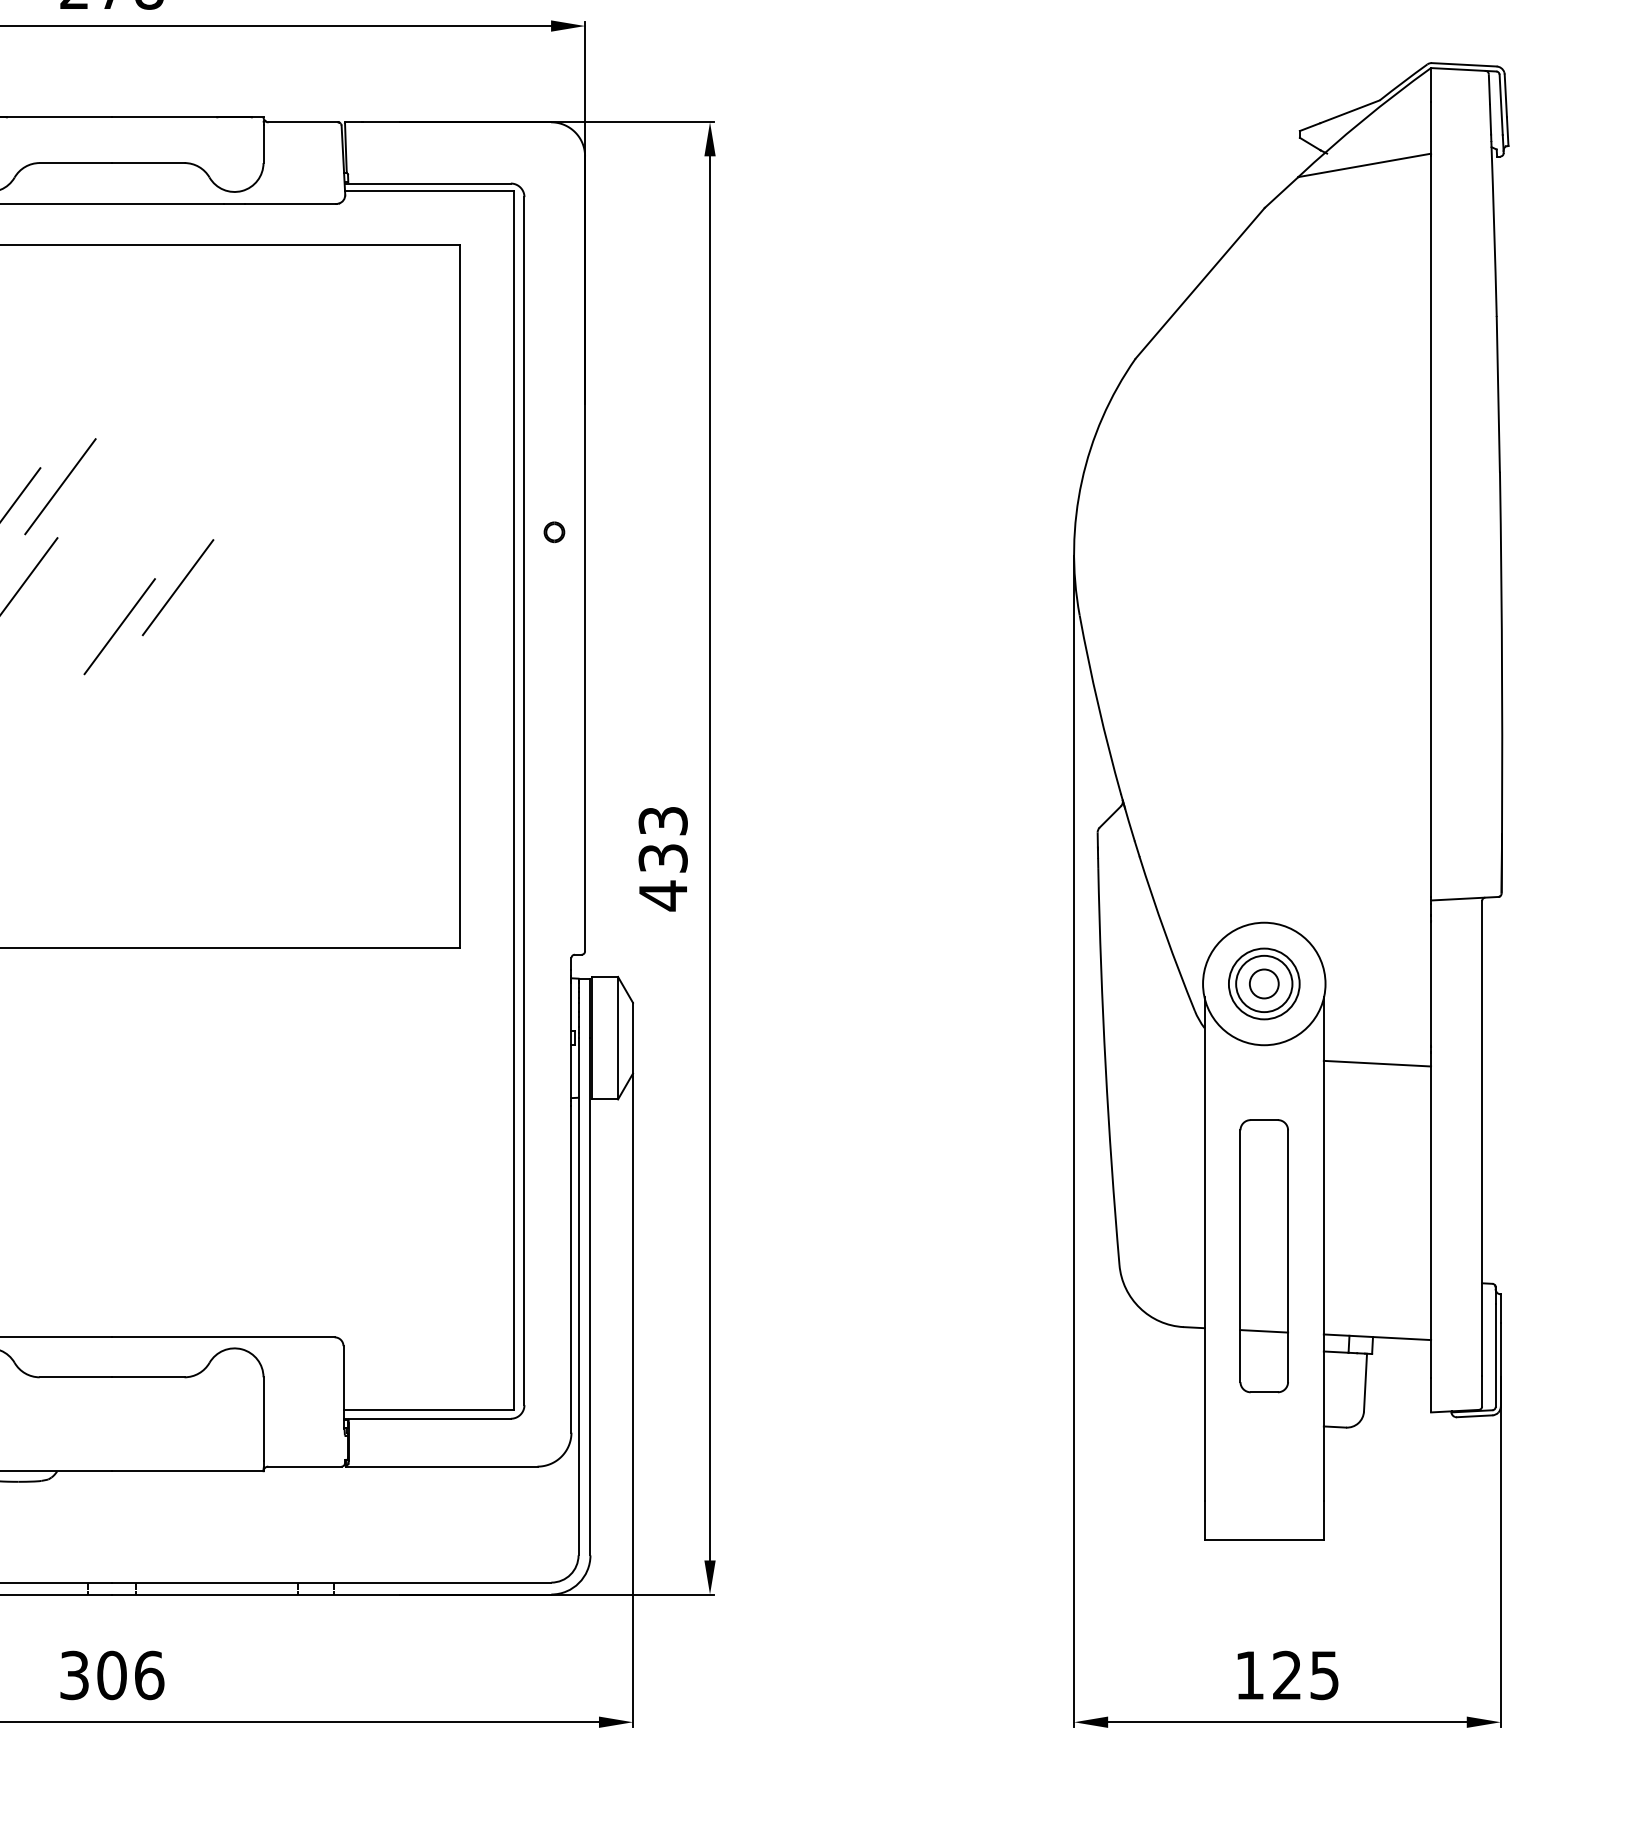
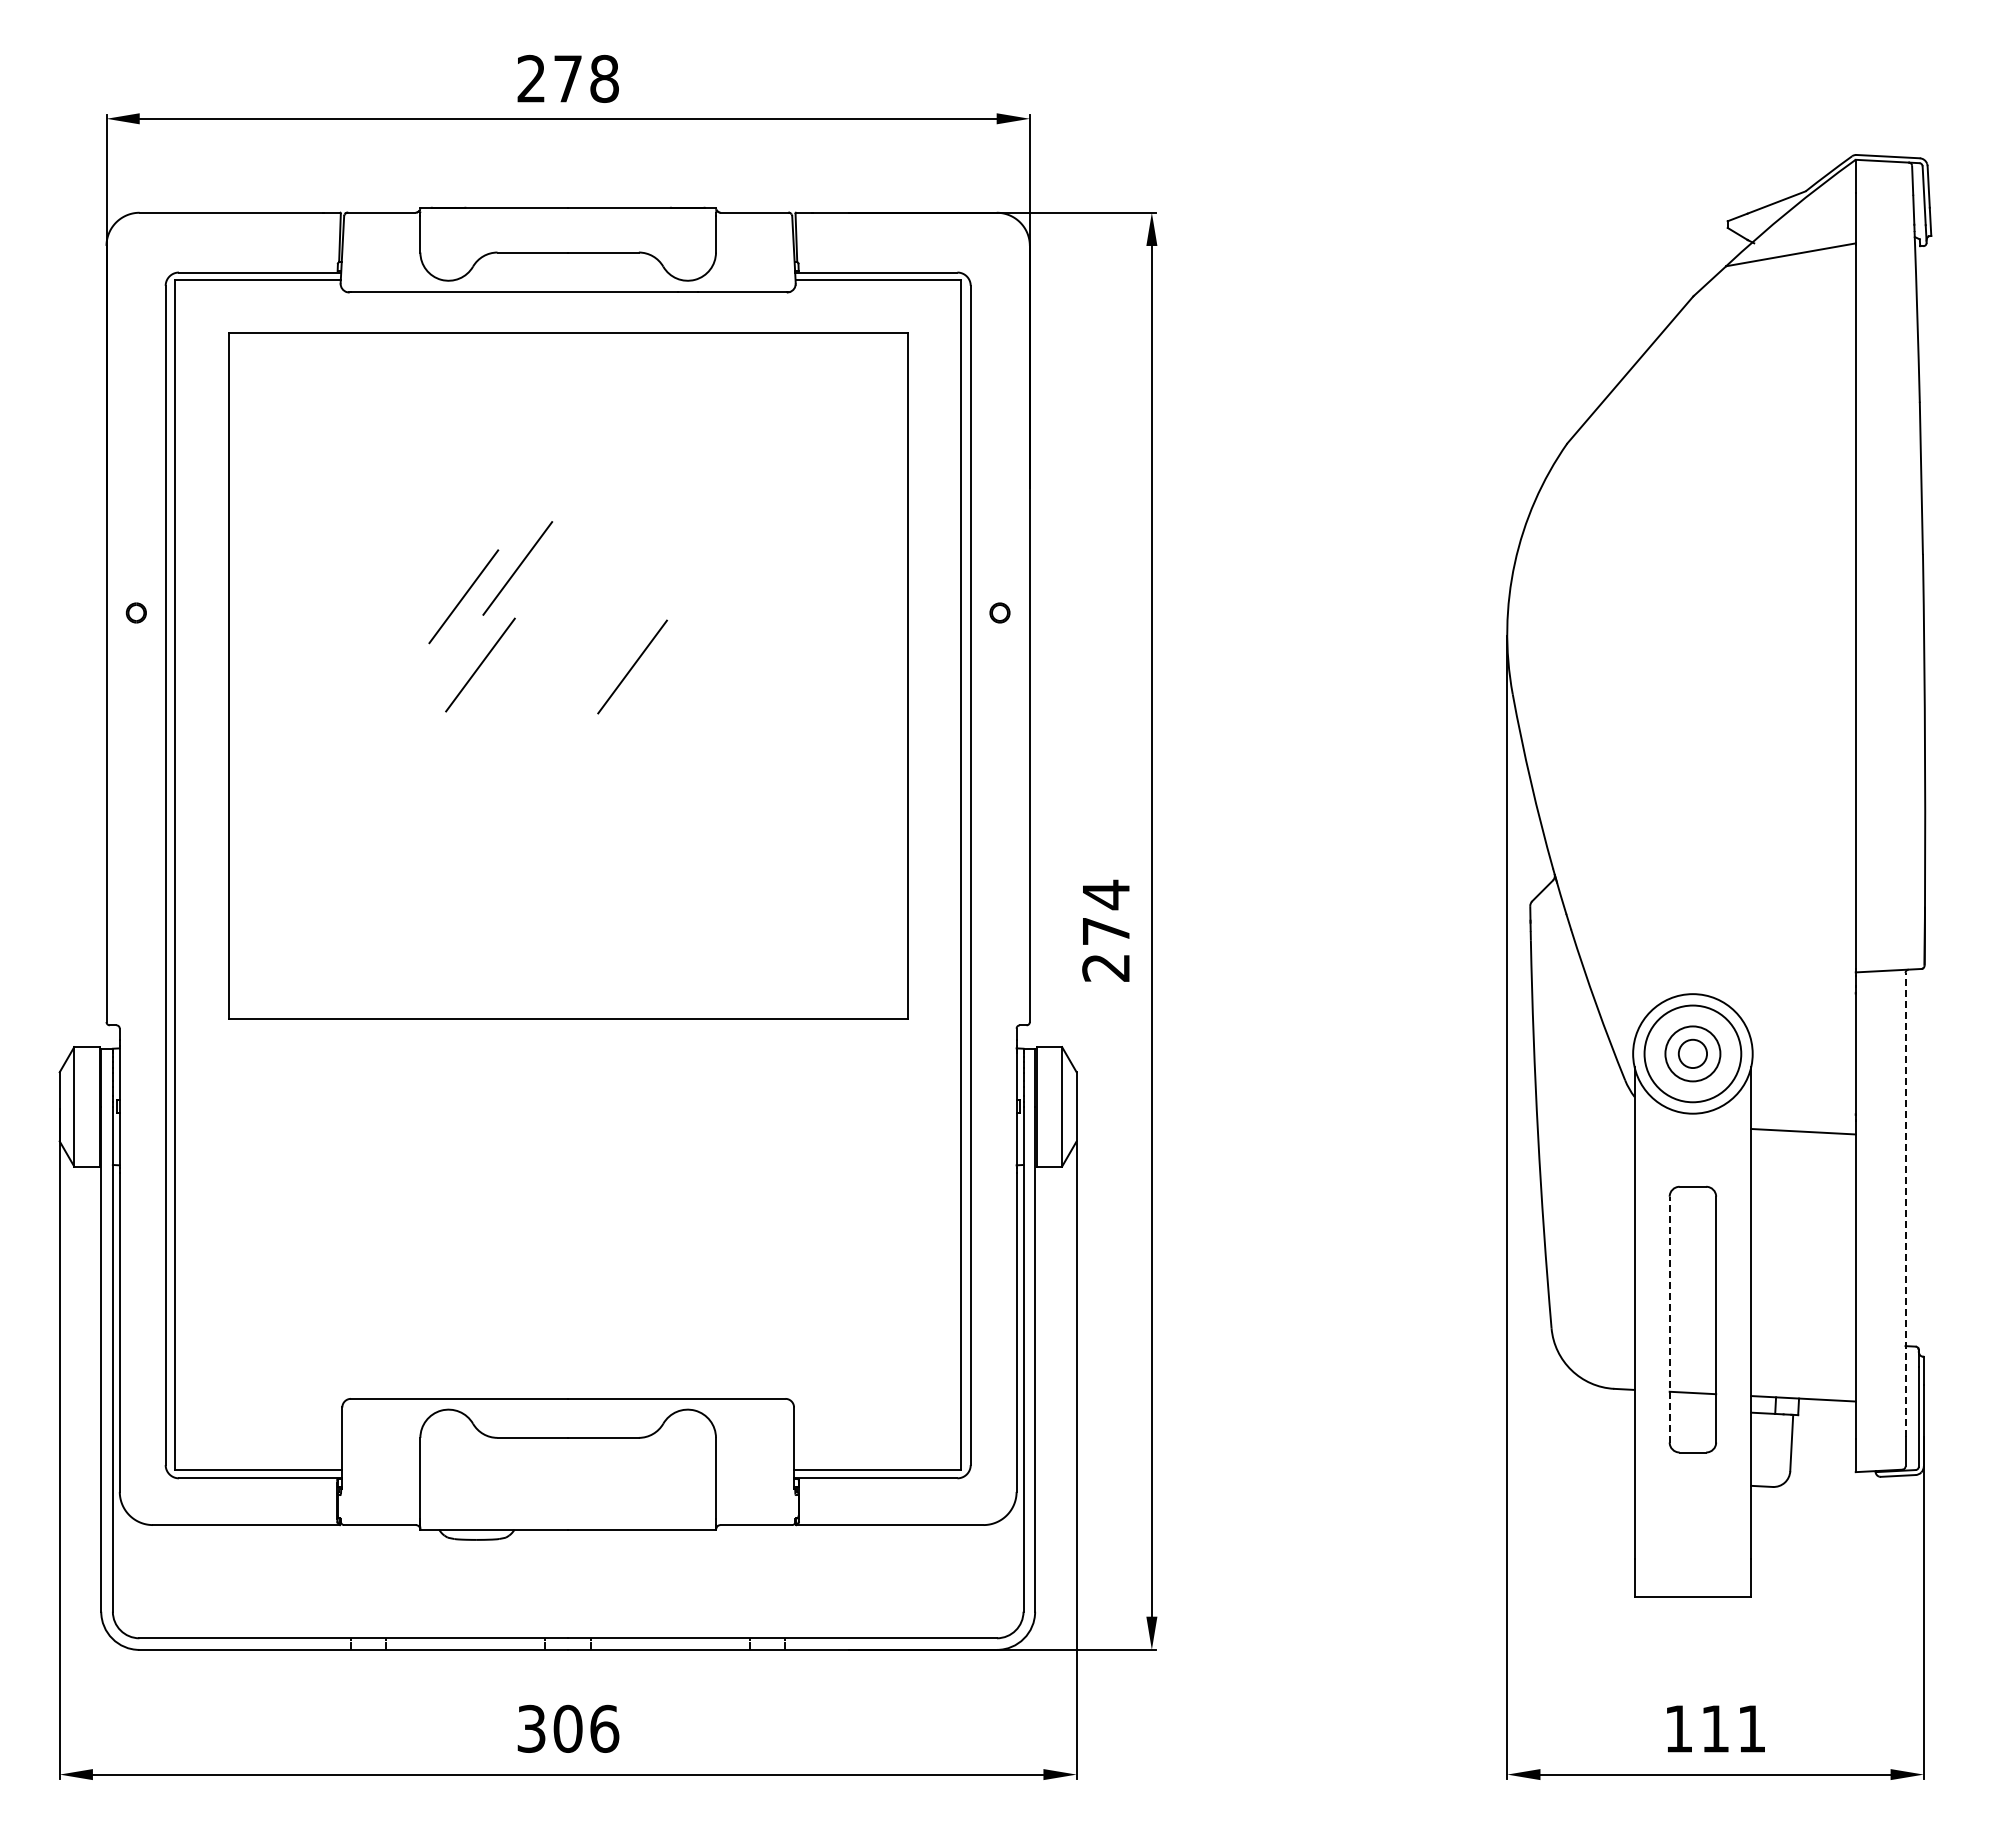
line: (119, 626) -> (575, 704), removed
text: (663, 858) -> (1106, 931), 433 -> 274
circle: (1263, 983) -> (1692, 1053), size x1.4
line: (1482, 1138) -> (1905, 1204), solid -> dashed
line: (1240, 1256) -> (1669, 1319), solid -> dashed
text: (1305, 1675) -> (1733, 1728), 125 -> 111

